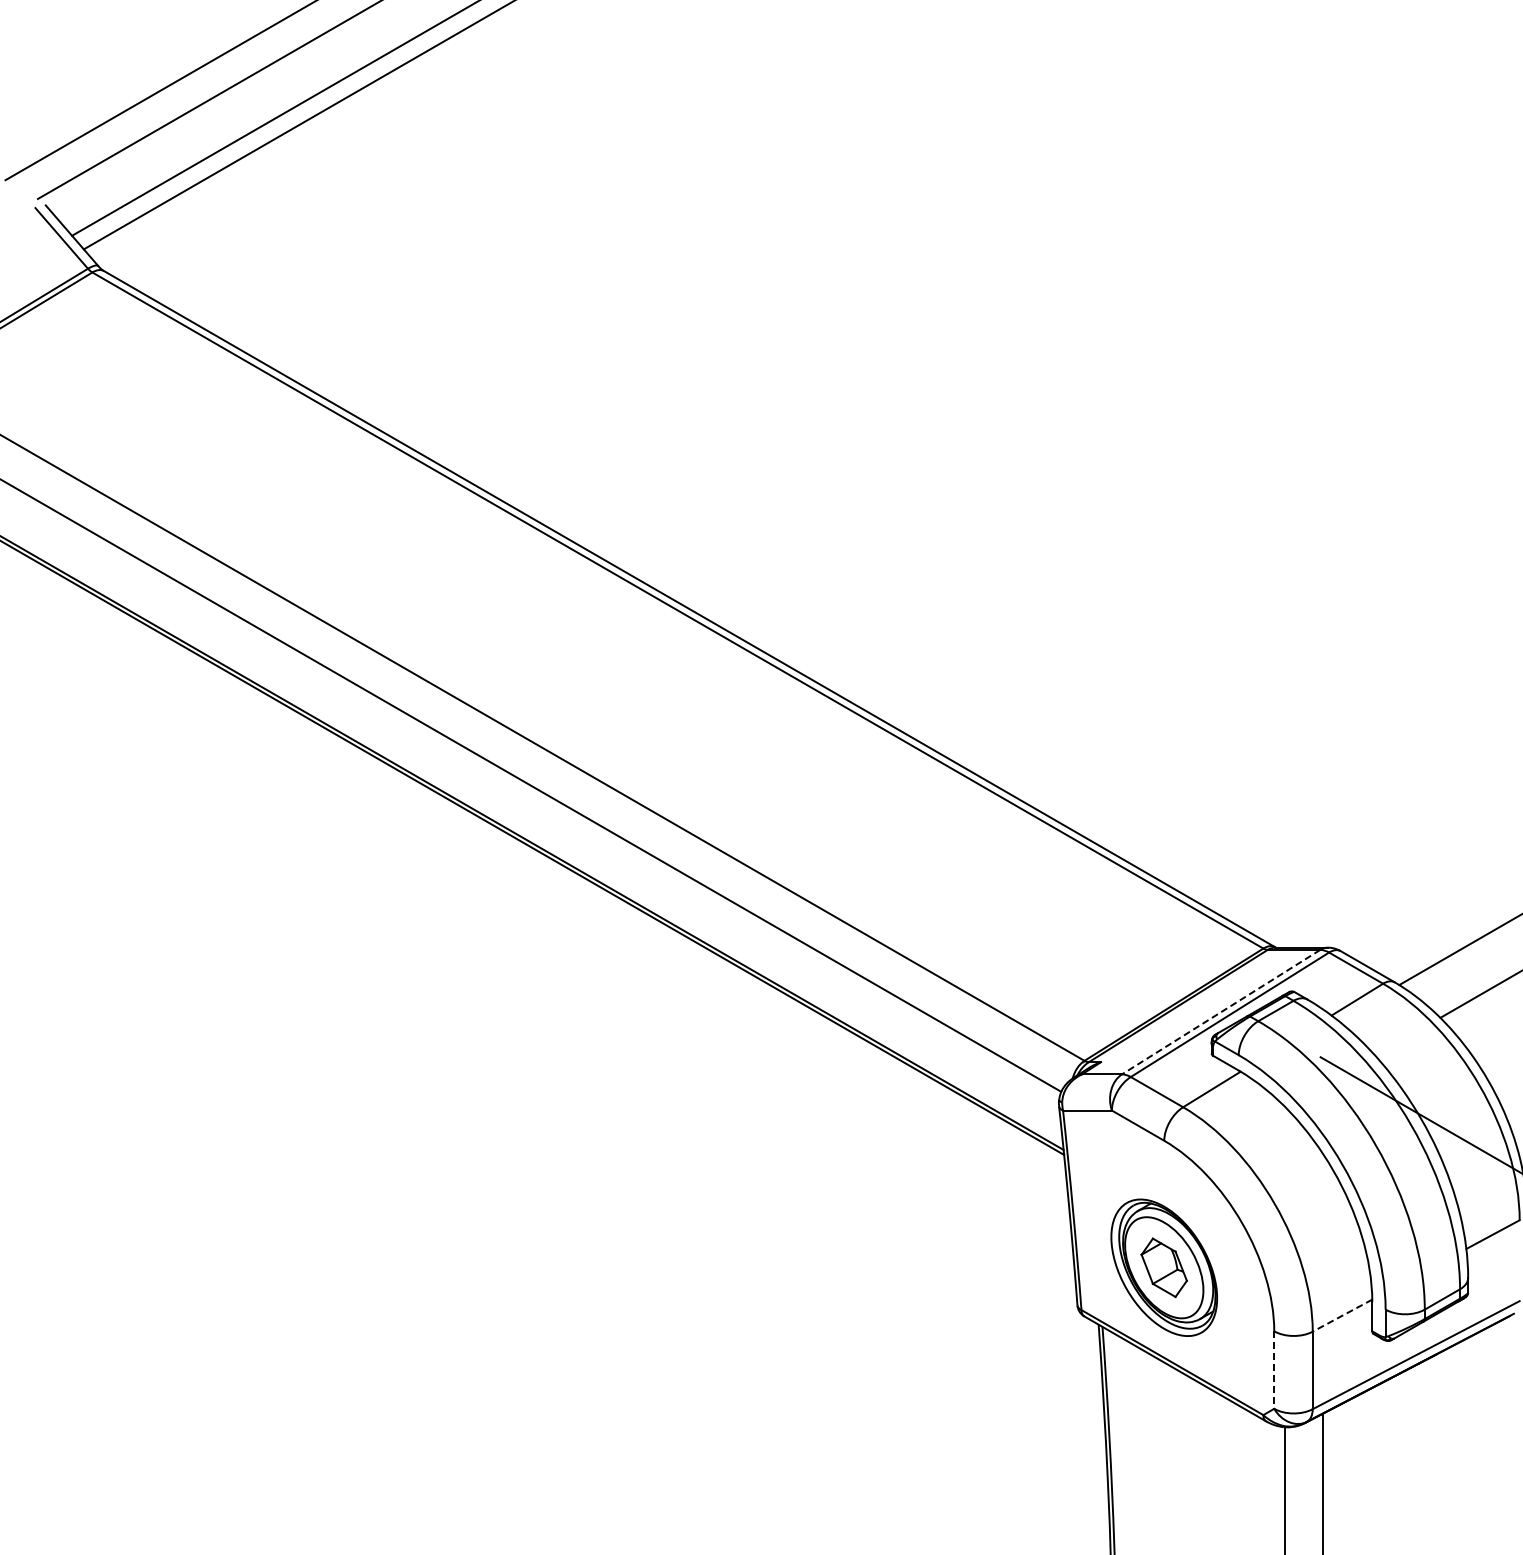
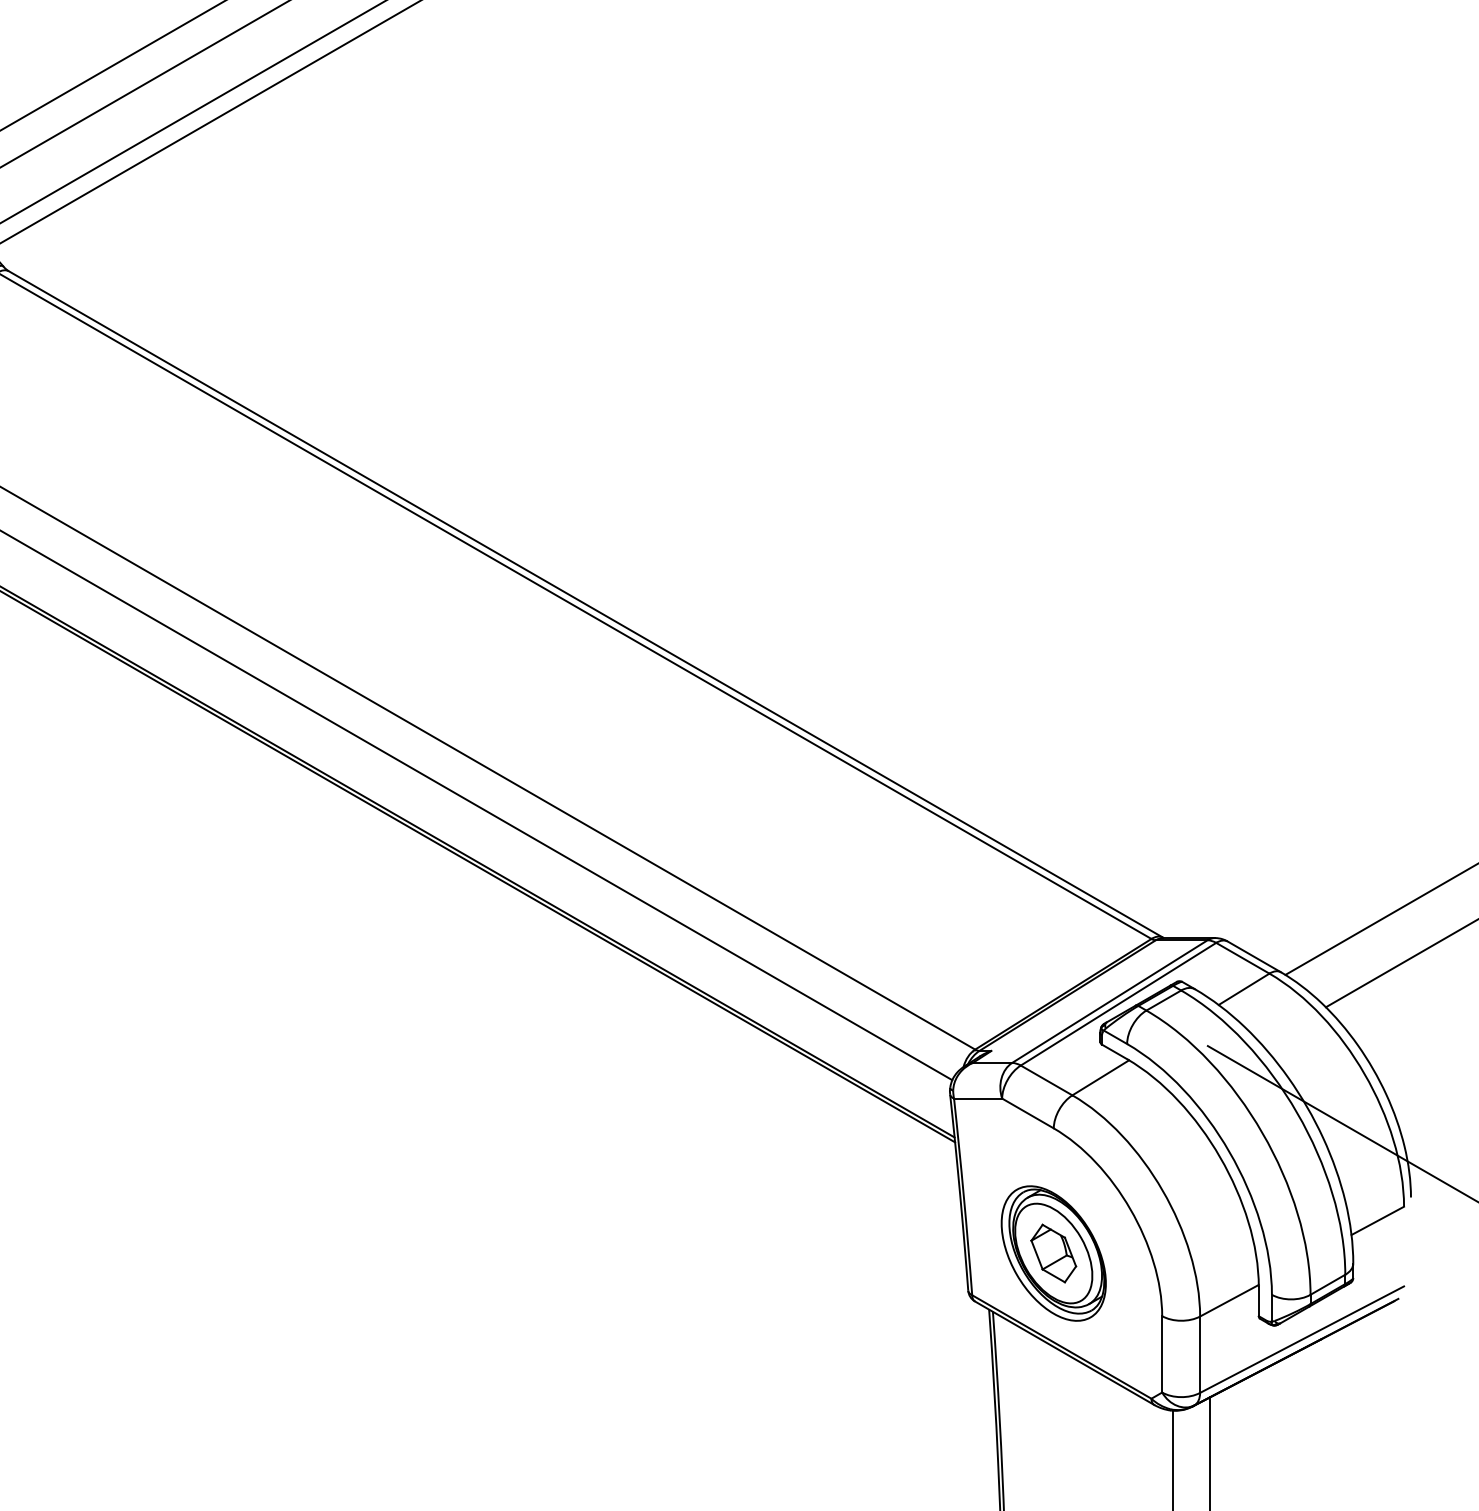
line: (1220, 1012) -> (1109, 1001), dashed -> solid
line: (1342, 1315) -> (1229, 1300), dashed -> solid
line: (1274, 1370) -> (1162, 1354), dashed -> solid

